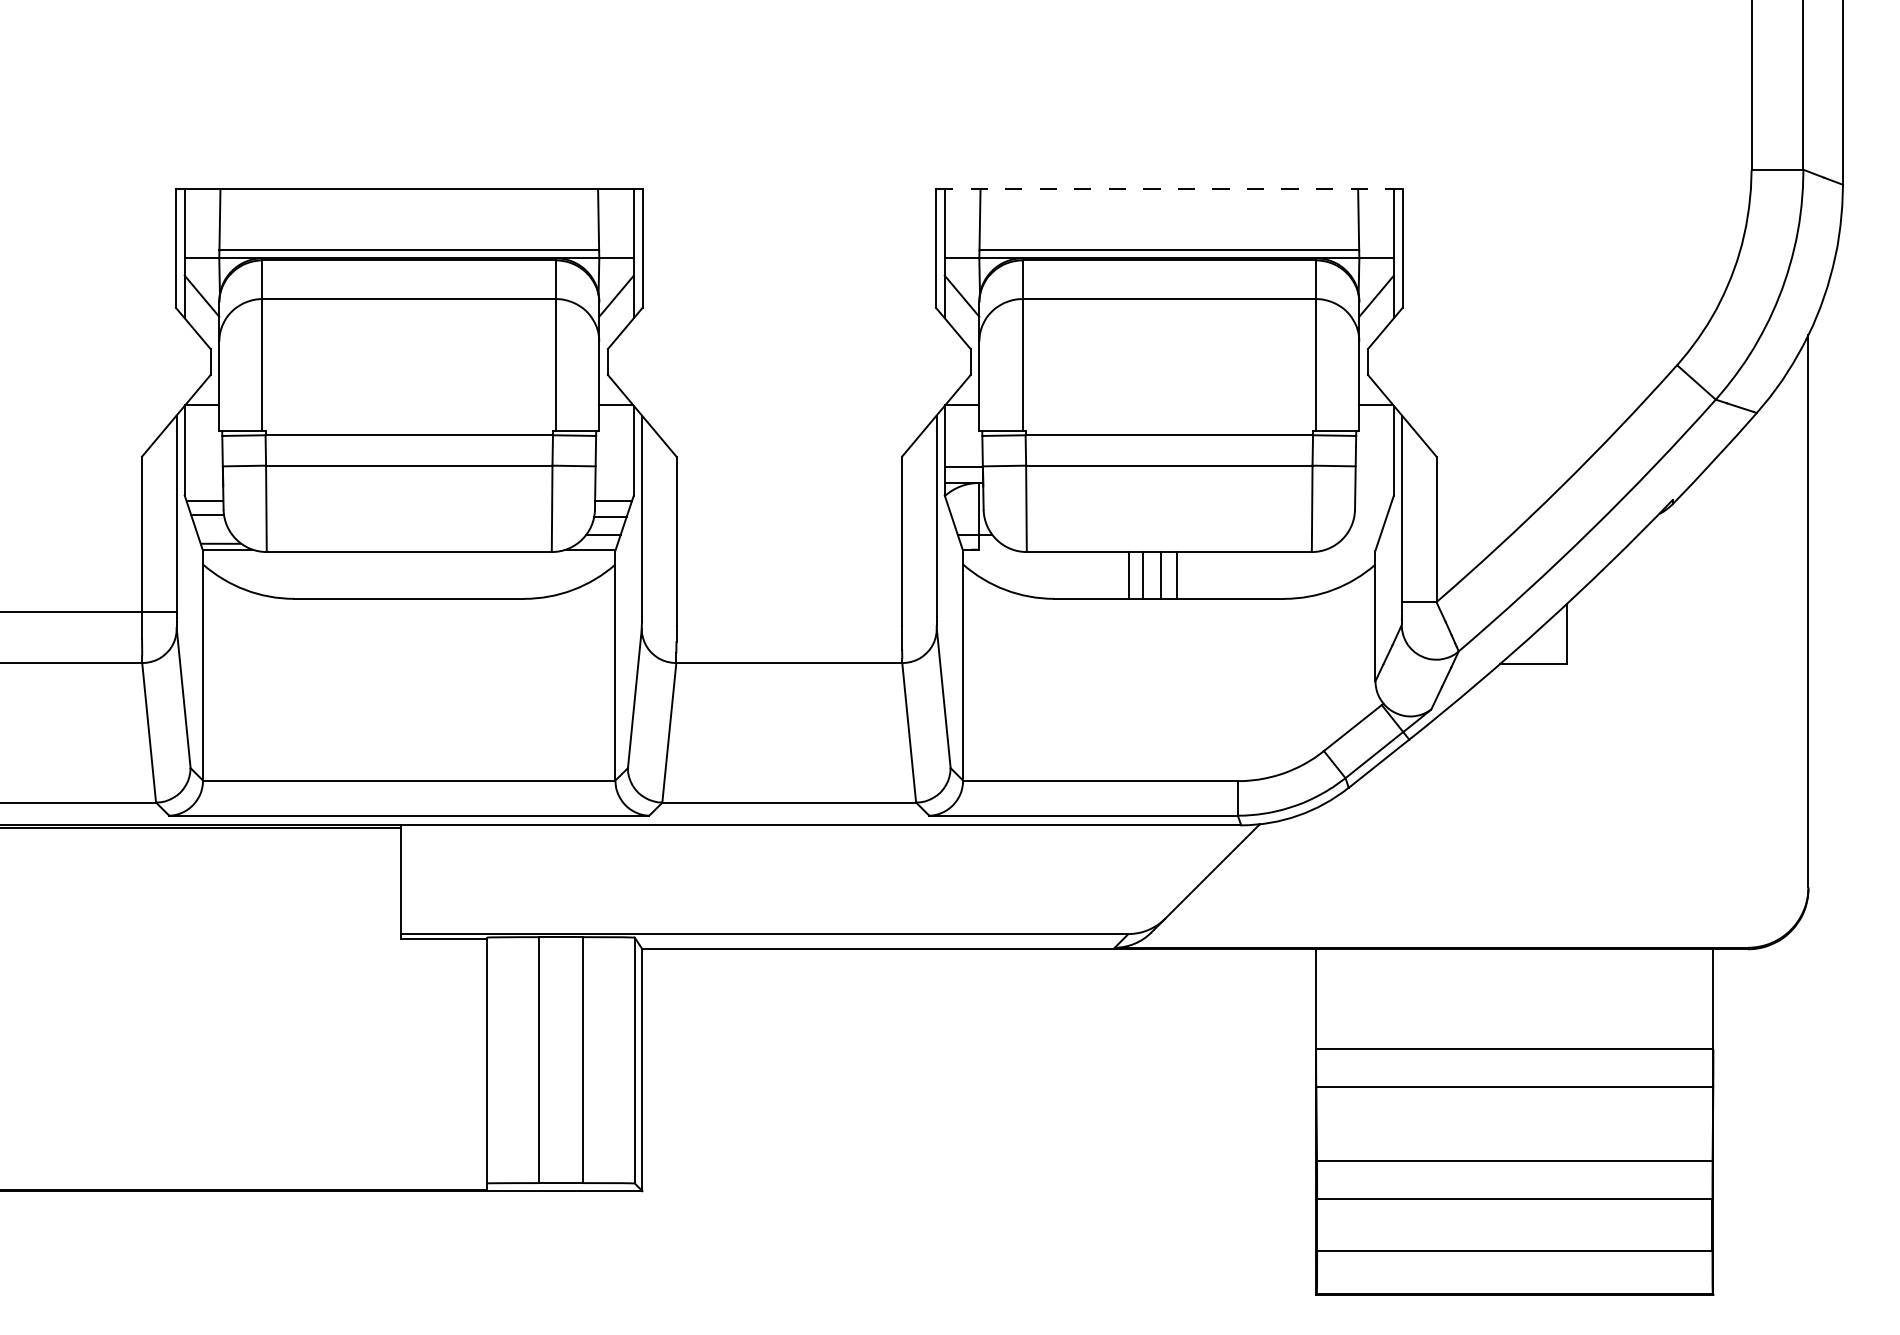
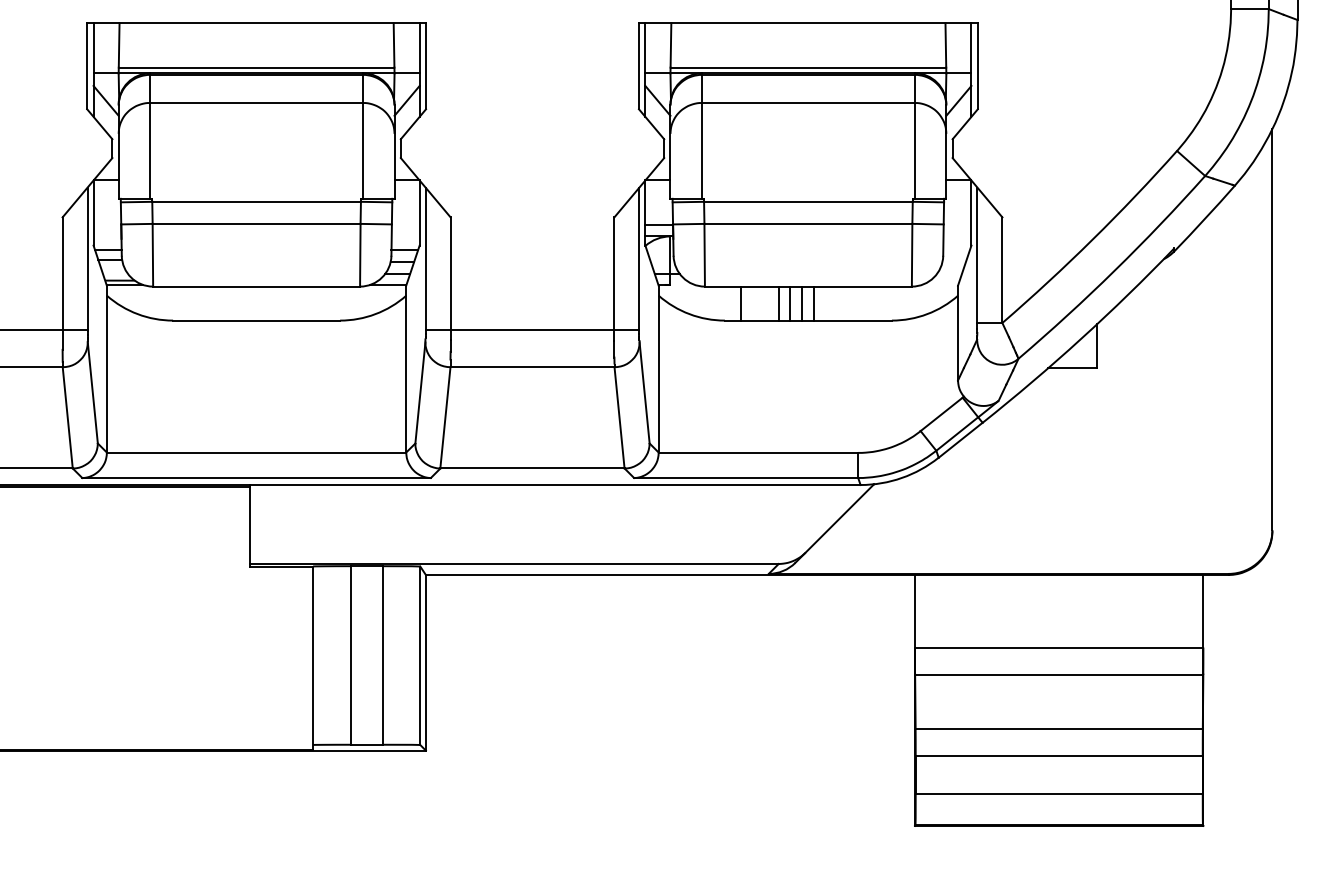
line: (1169, 189) -> (808, 23), dashed -> solid
line: (1076, 575) -> (741, 303), added
line: (788, 612) -> (531, 330), added

